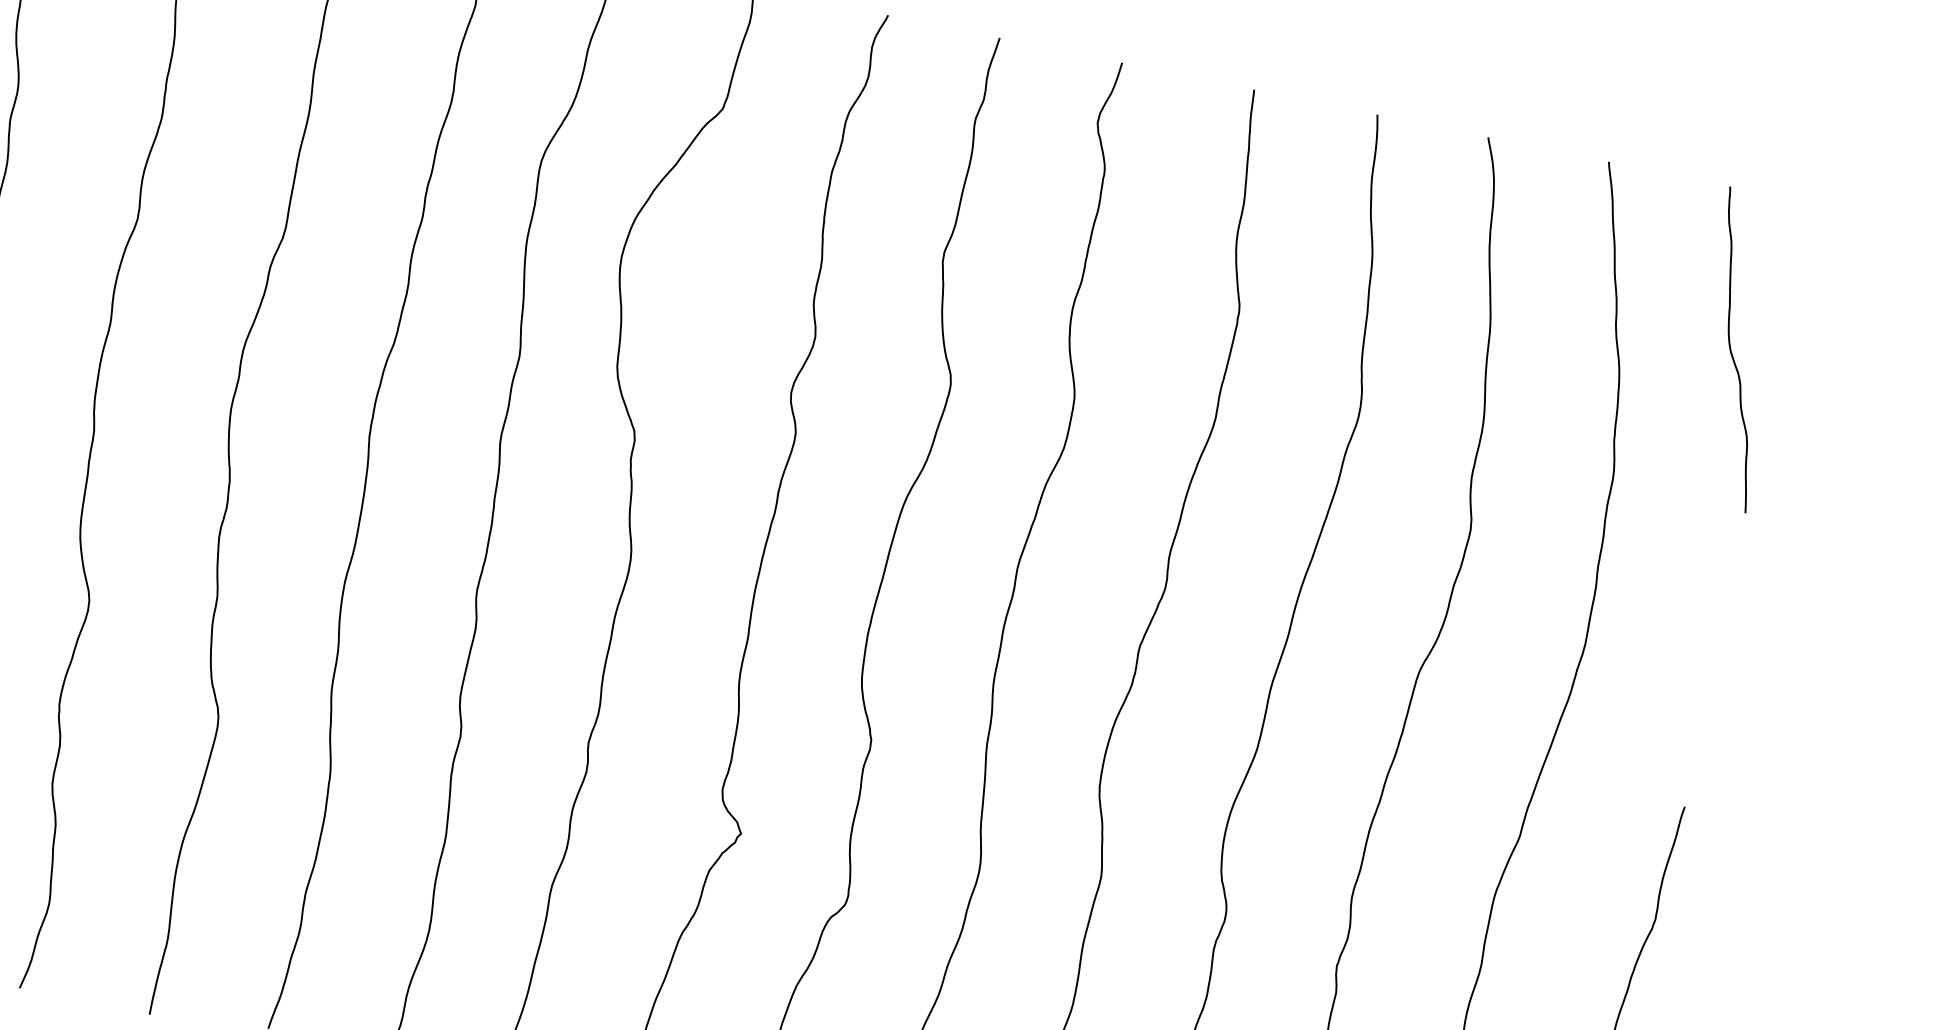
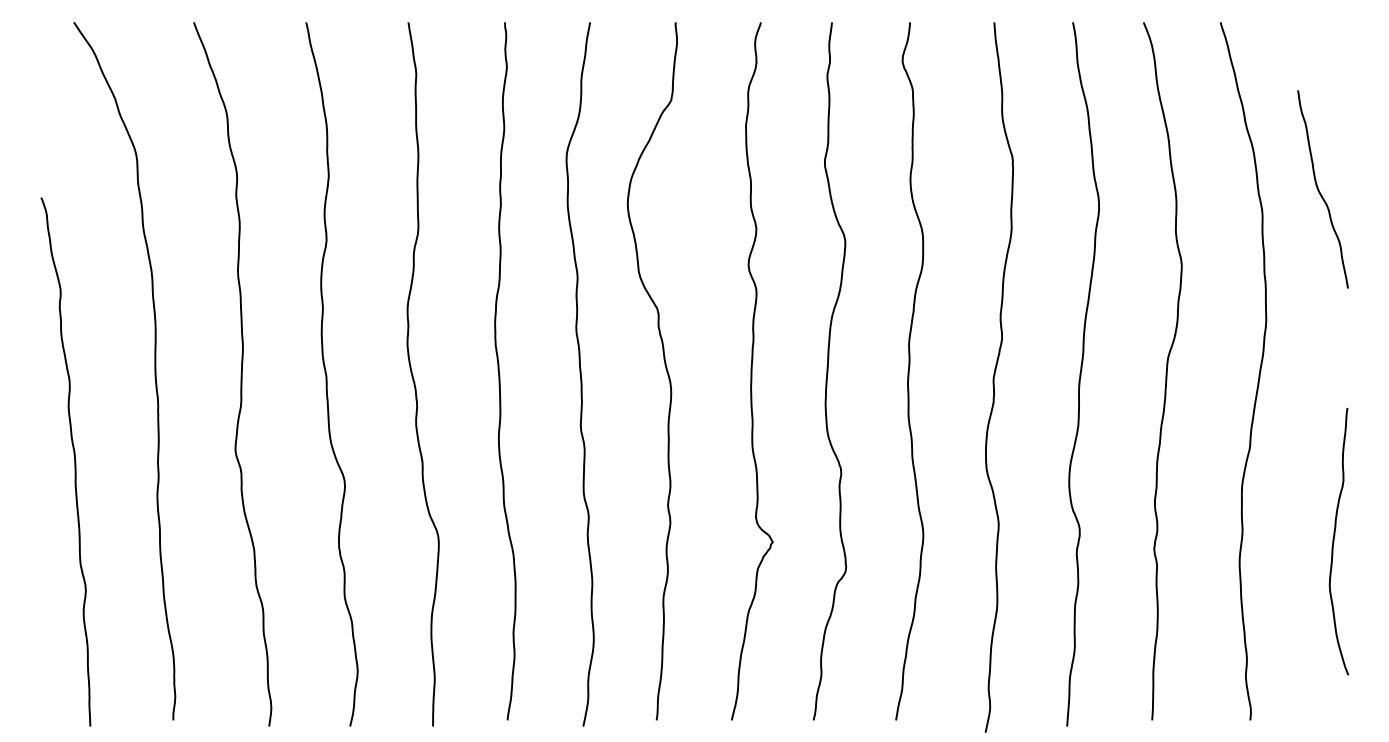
curve: (1732, 348) -> (1319, 189), moved

